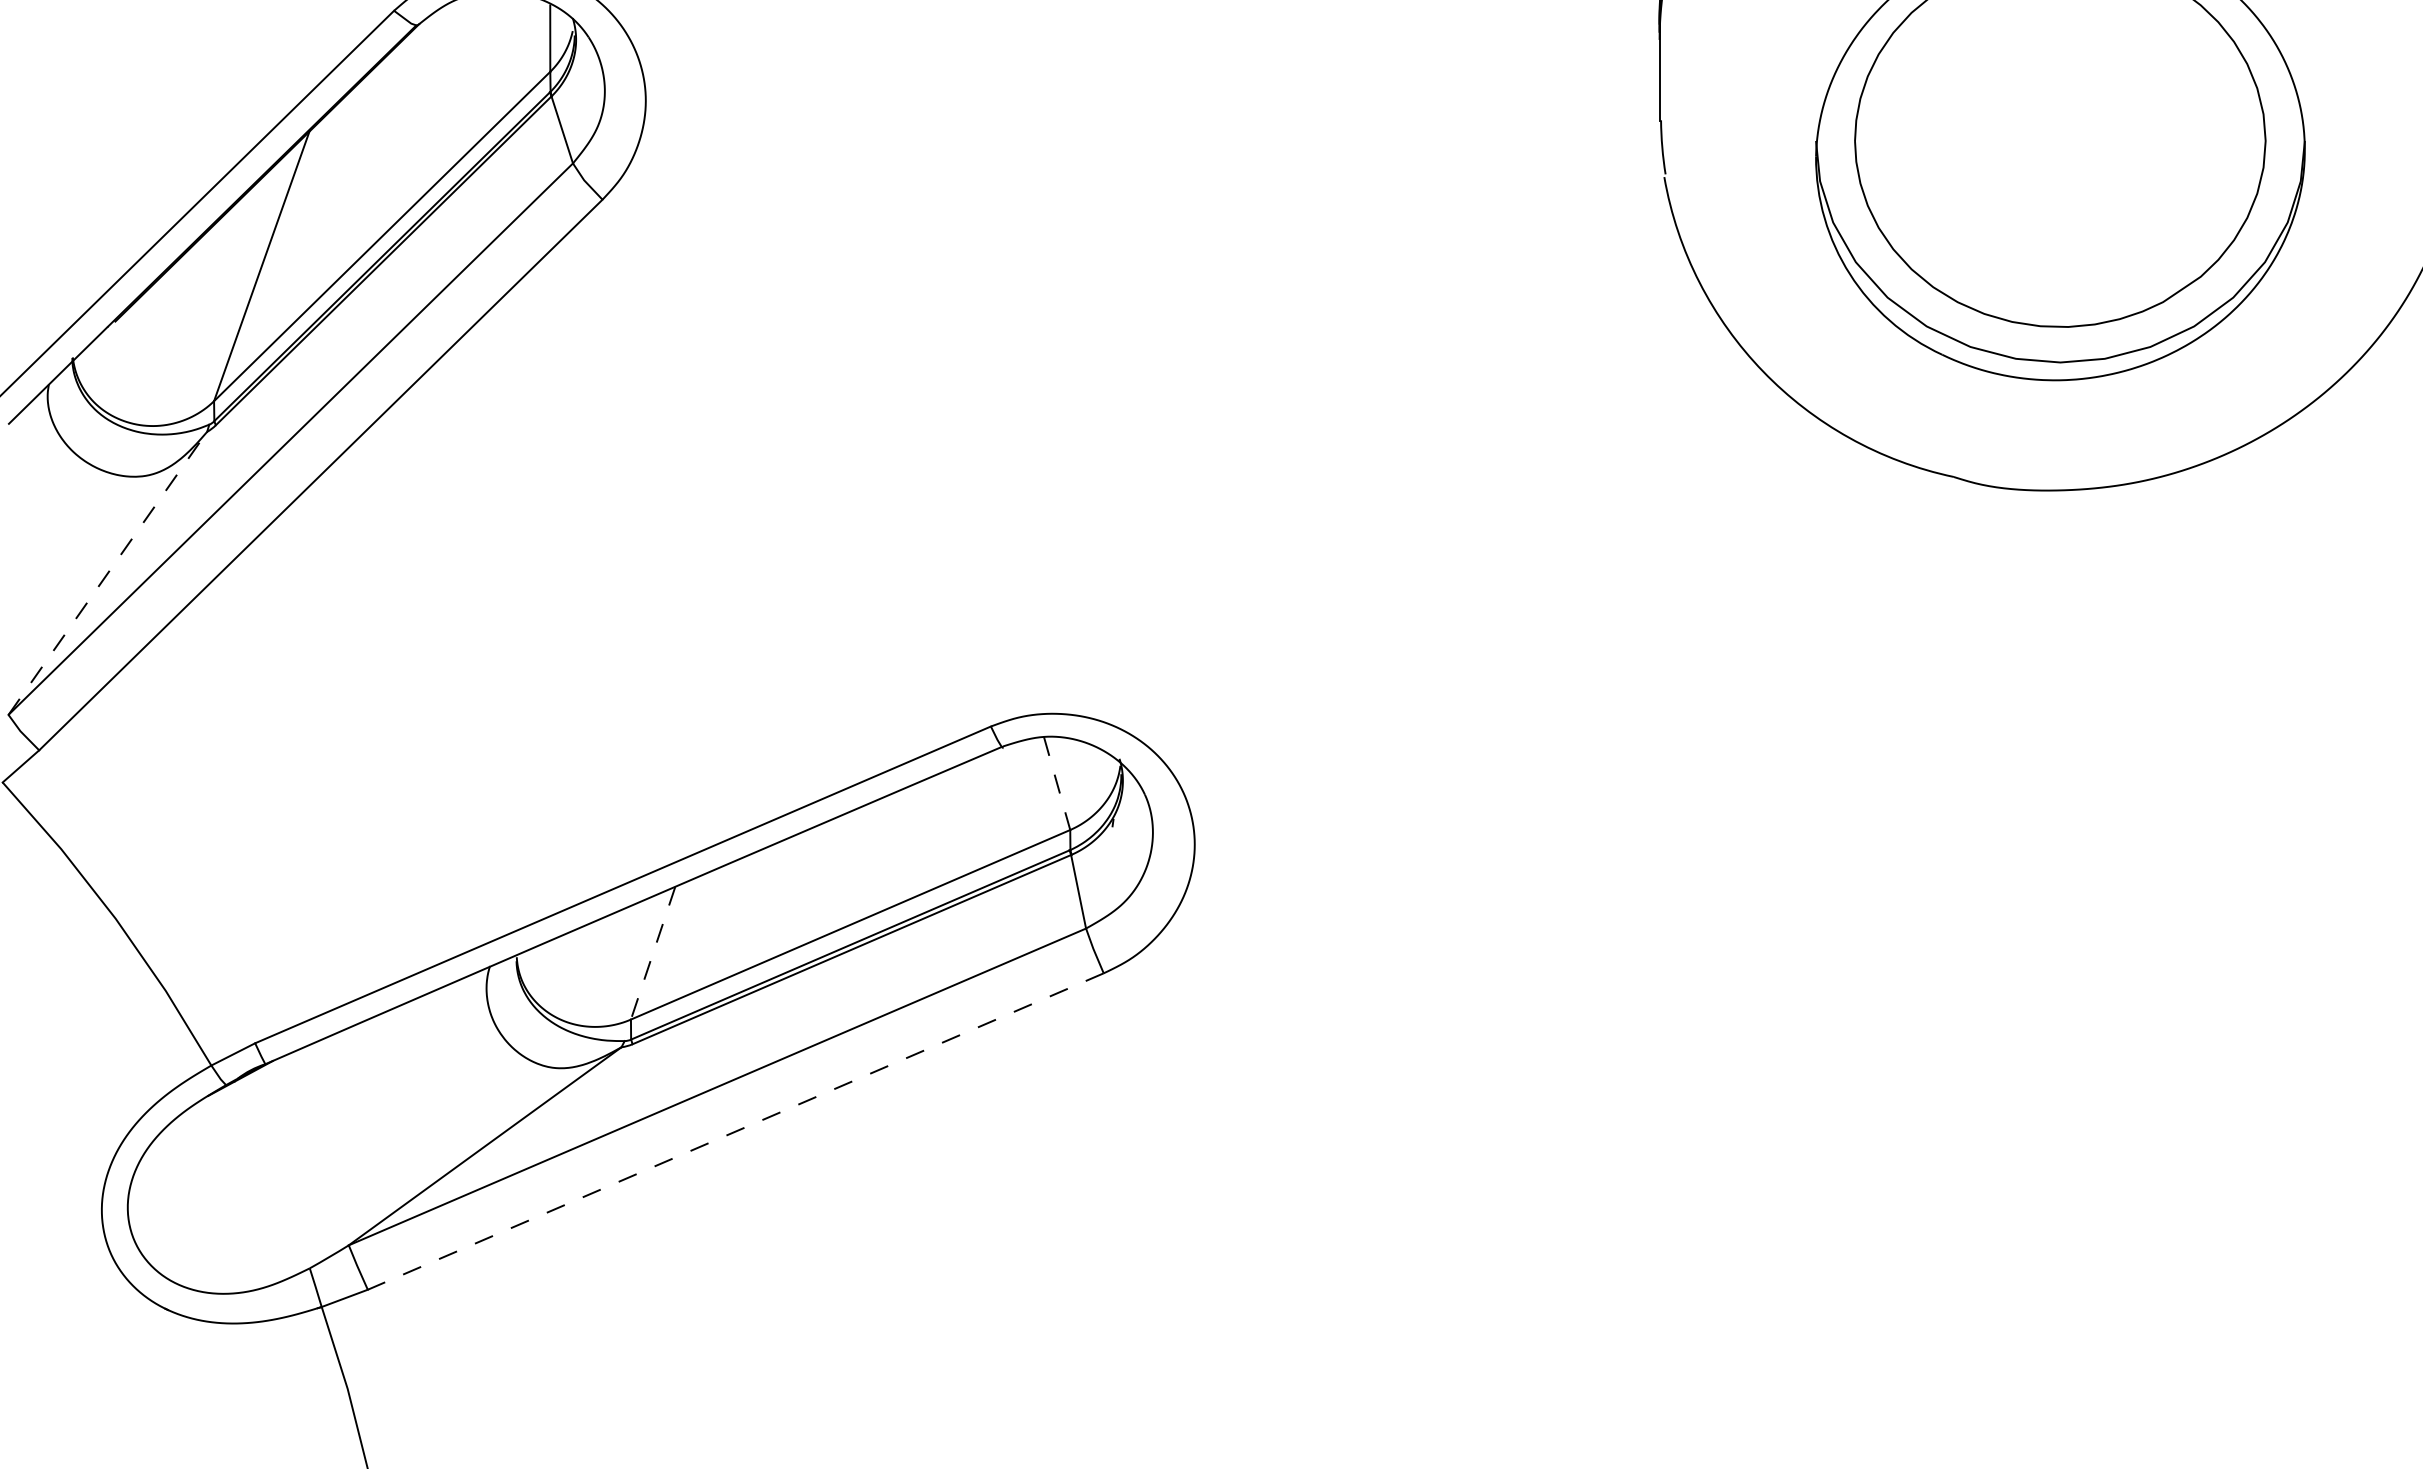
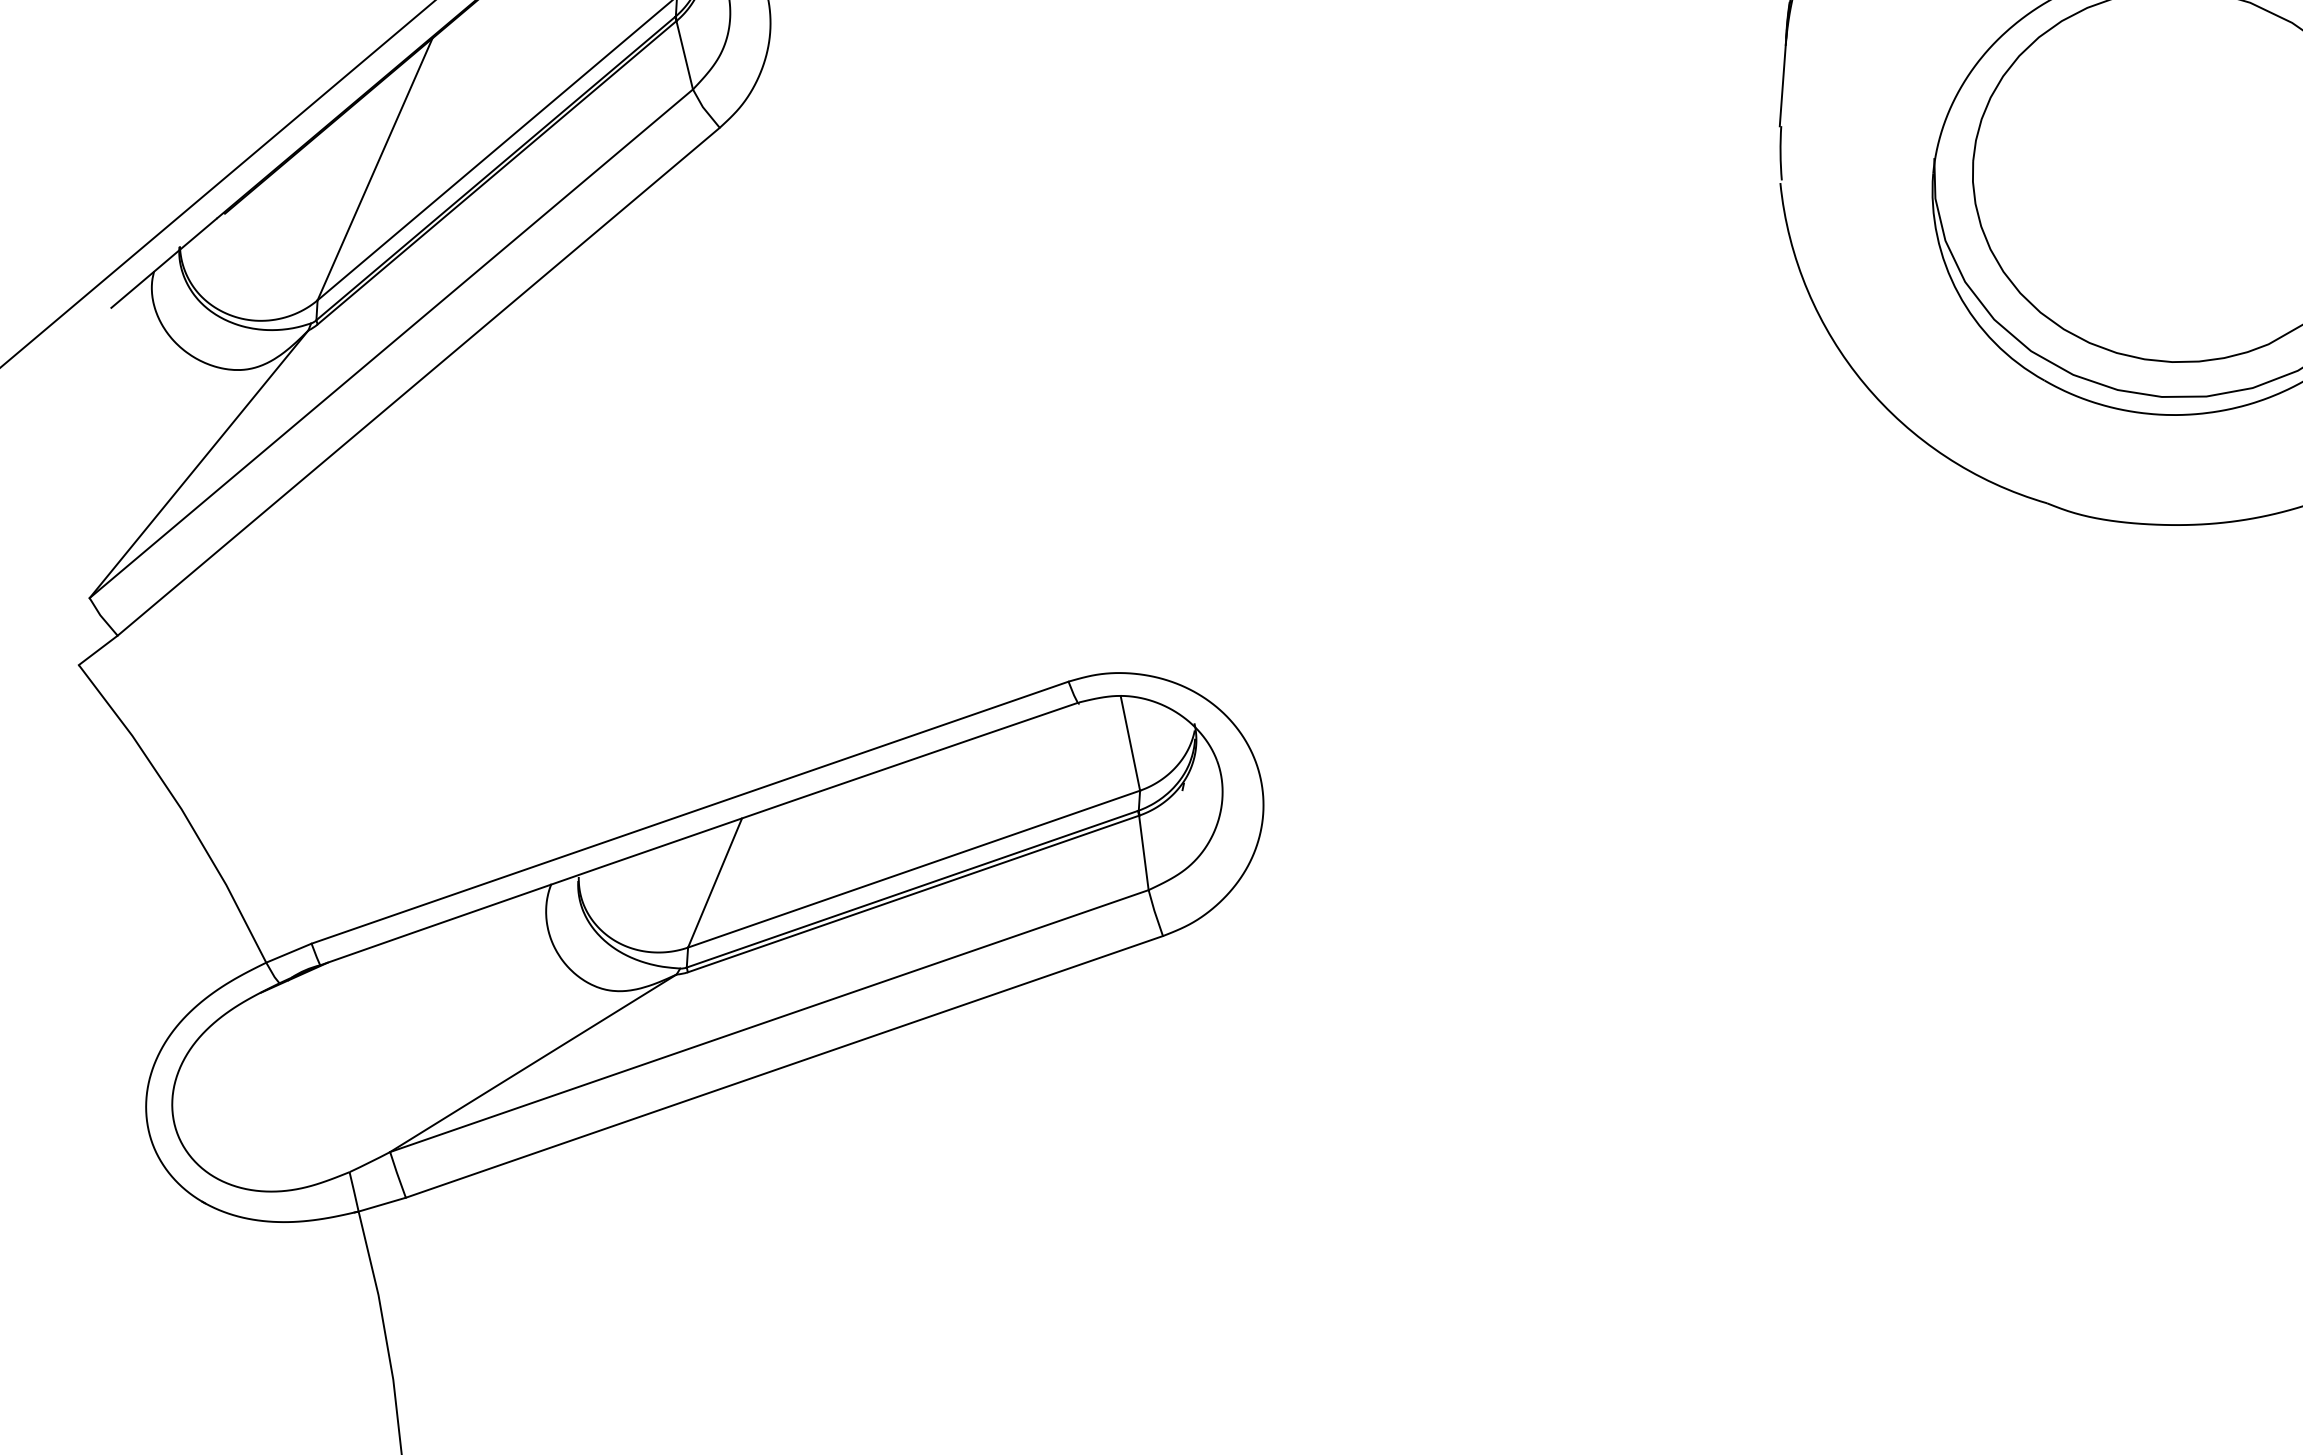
line: (107, 573) -> (198, 464), dashed -> solid
line: (1057, 784) -> (1130, 744), dashed -> solid
line: (653, 953) -> (715, 883), dashed -> solid
line: (735, 1131) -> (784, 1066), dashed -> solid

